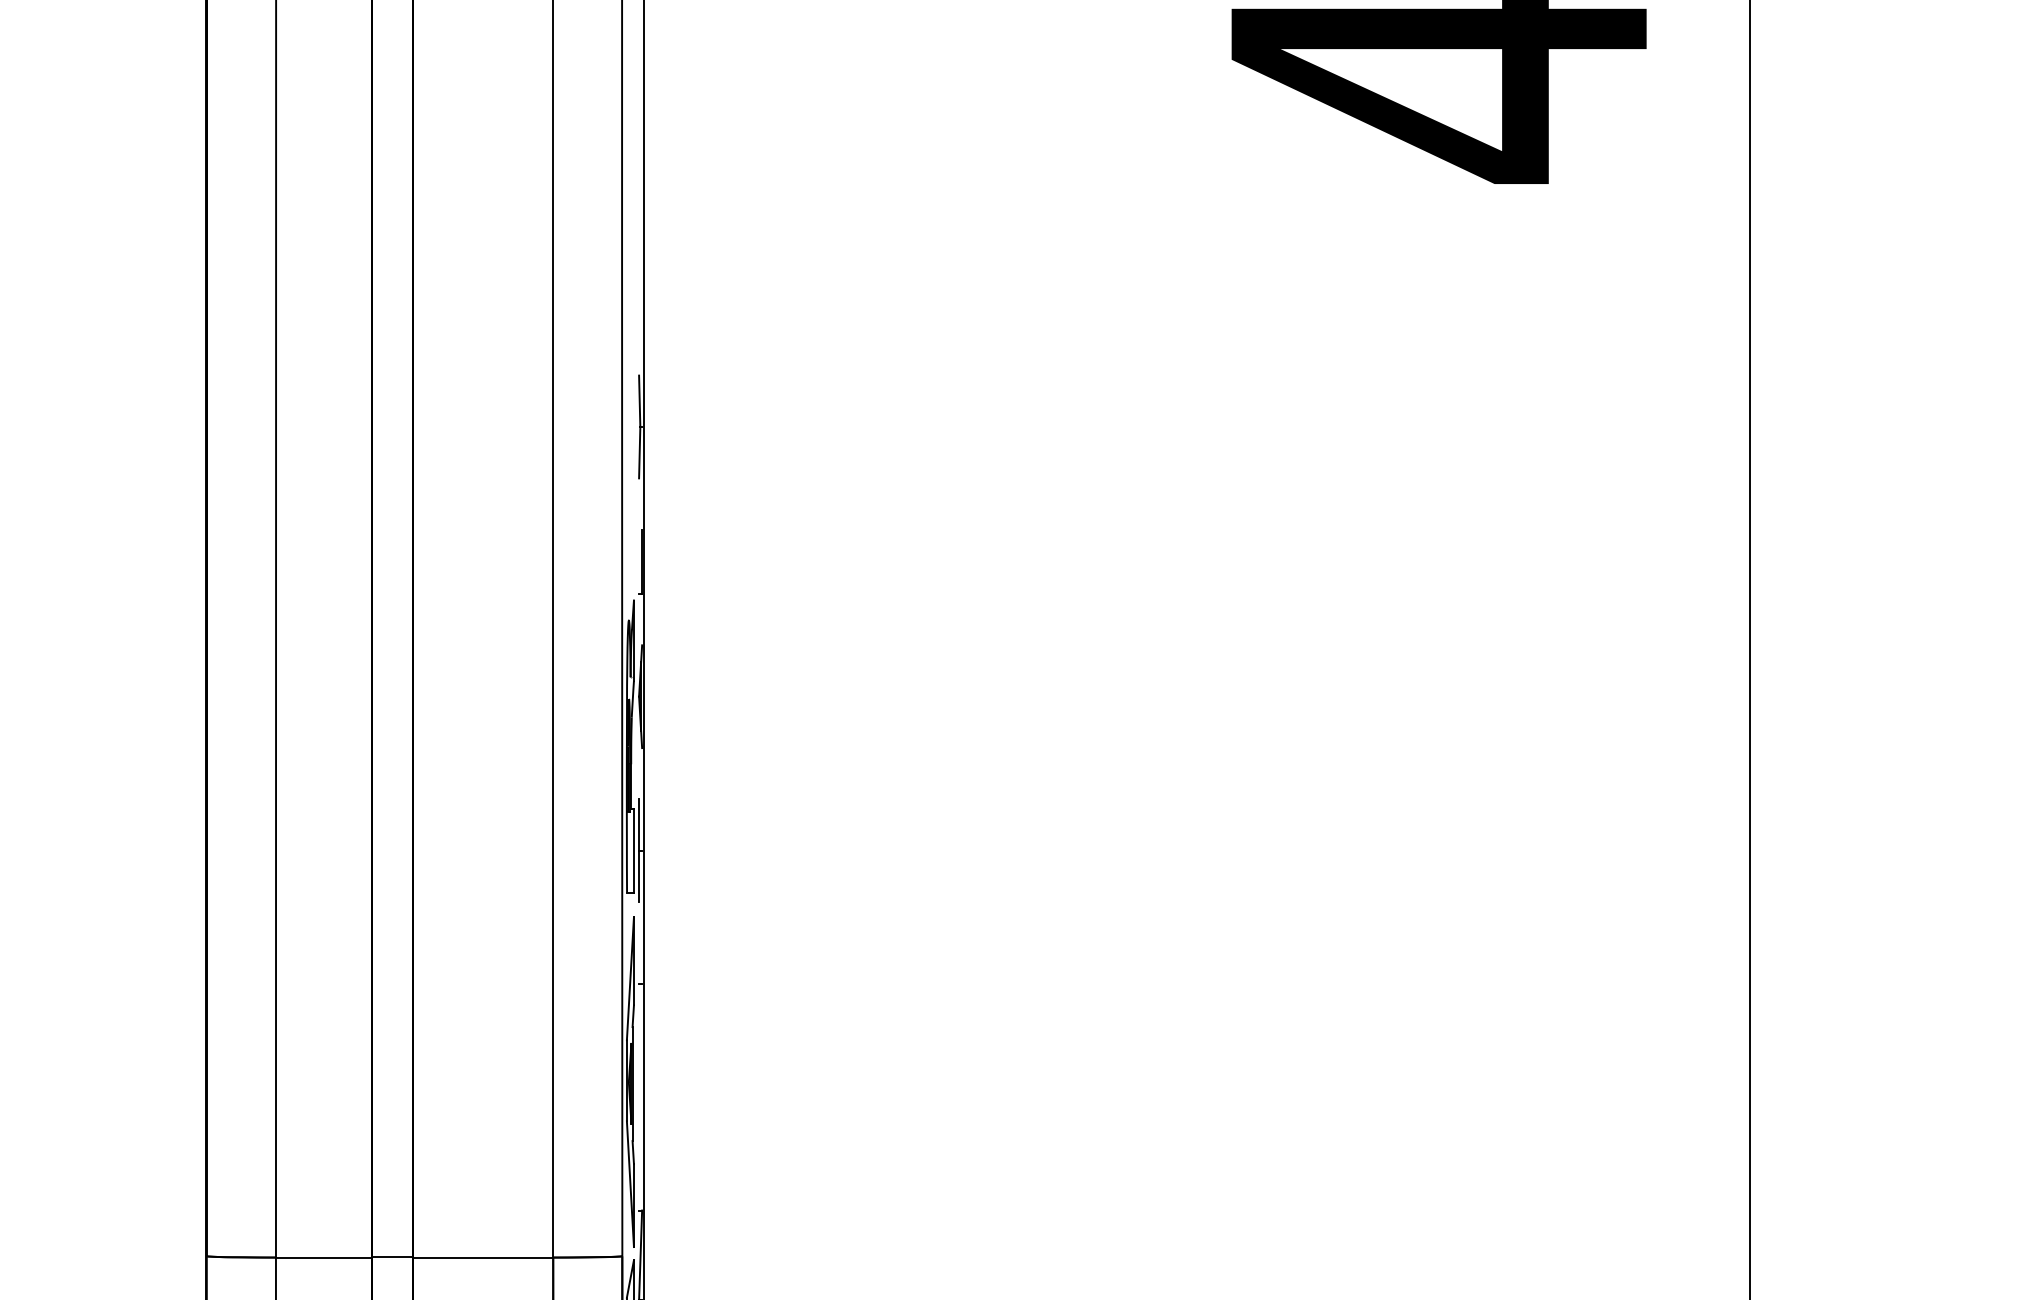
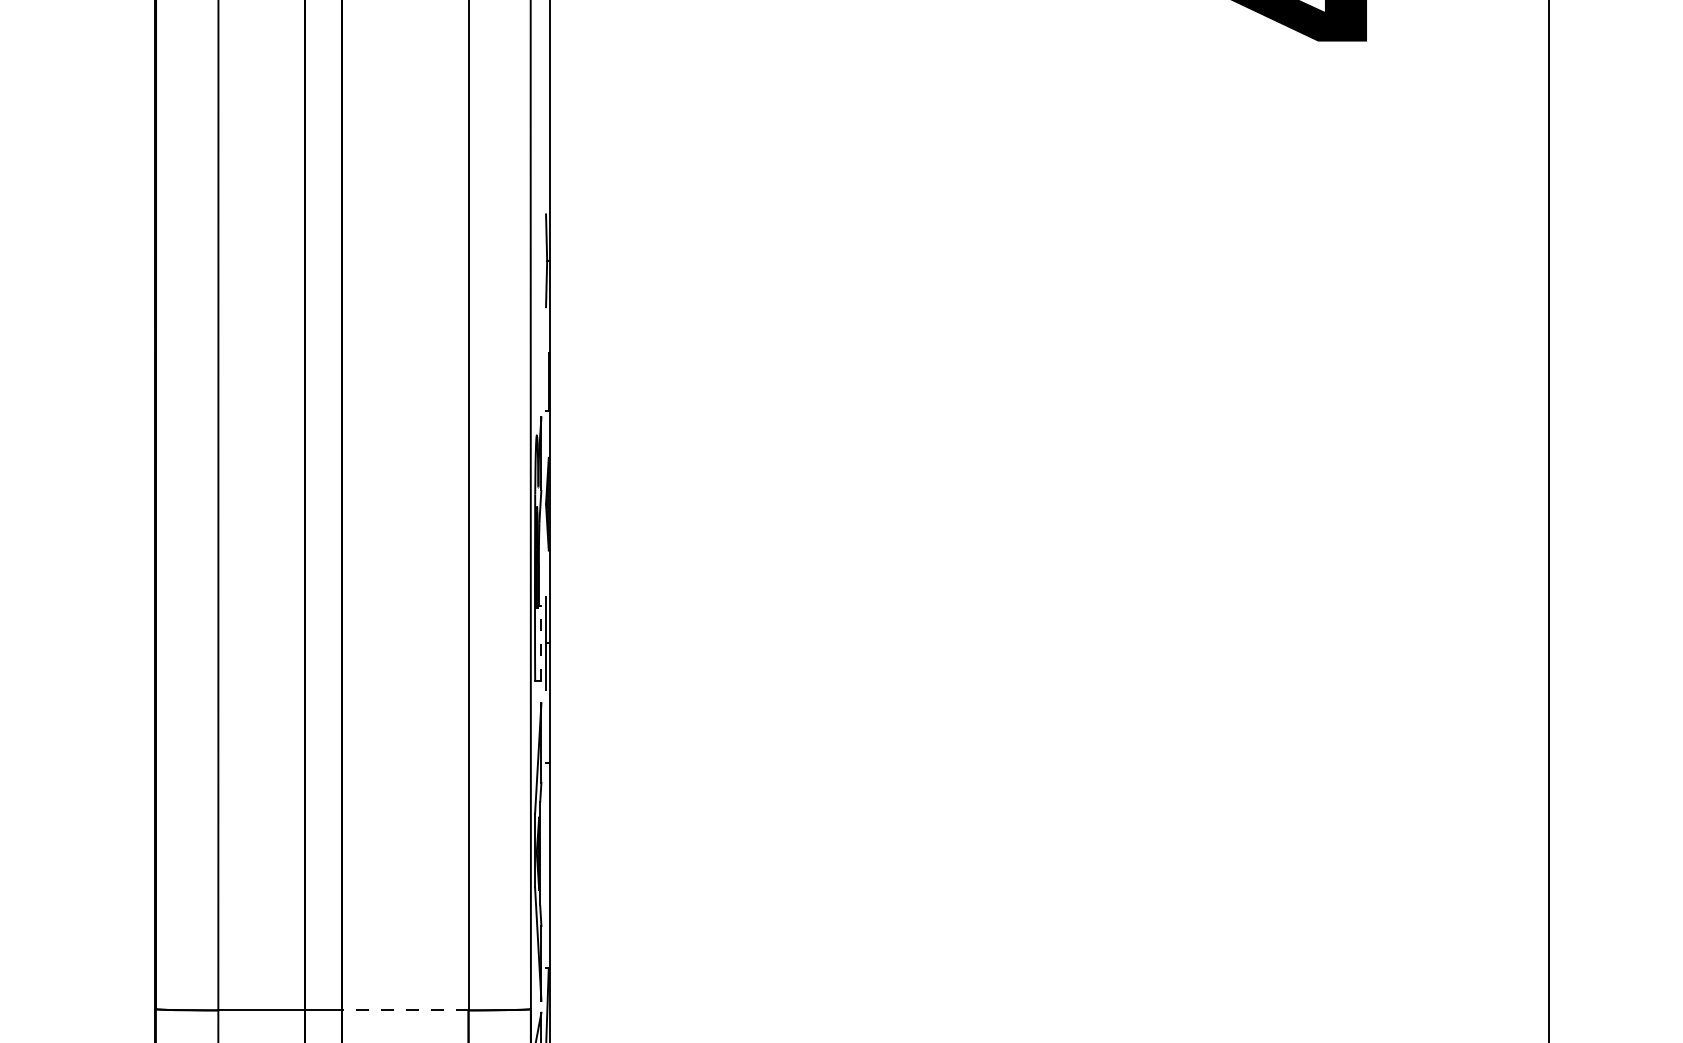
line: (633, 850) -> (541, 643), solid -> dashed
line: (483, 1257) -> (405, 1010), solid -> dashed

